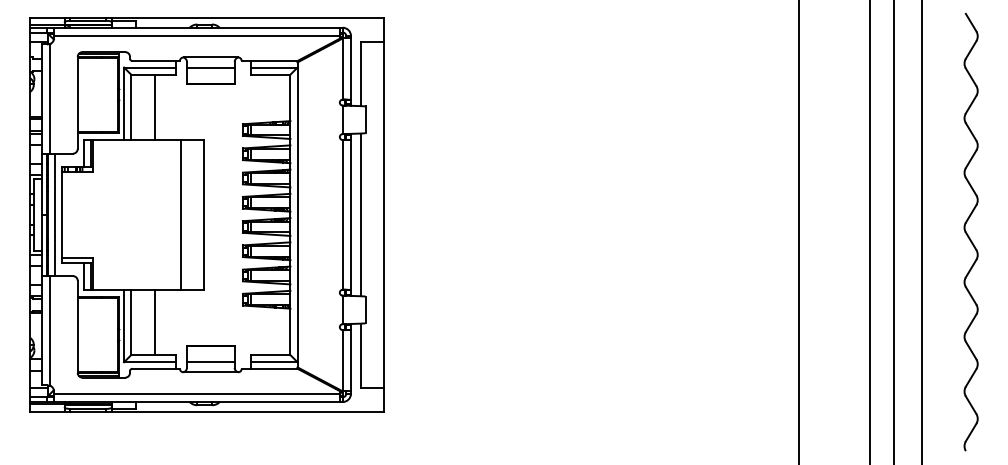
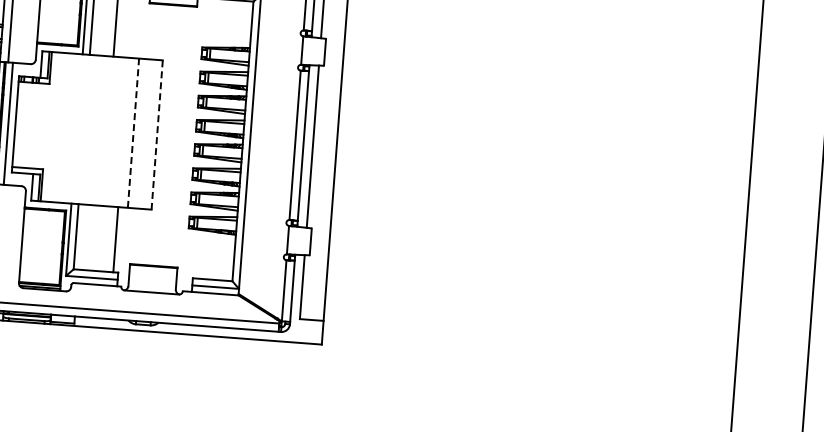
line: (180, 214) -> (133, 132), solid -> dashed
line: (204, 214) -> (157, 134), solid -> dashed
line: (154, 322) -> (115, 239), moved
line: (210, 361) -> (152, 281), removed

